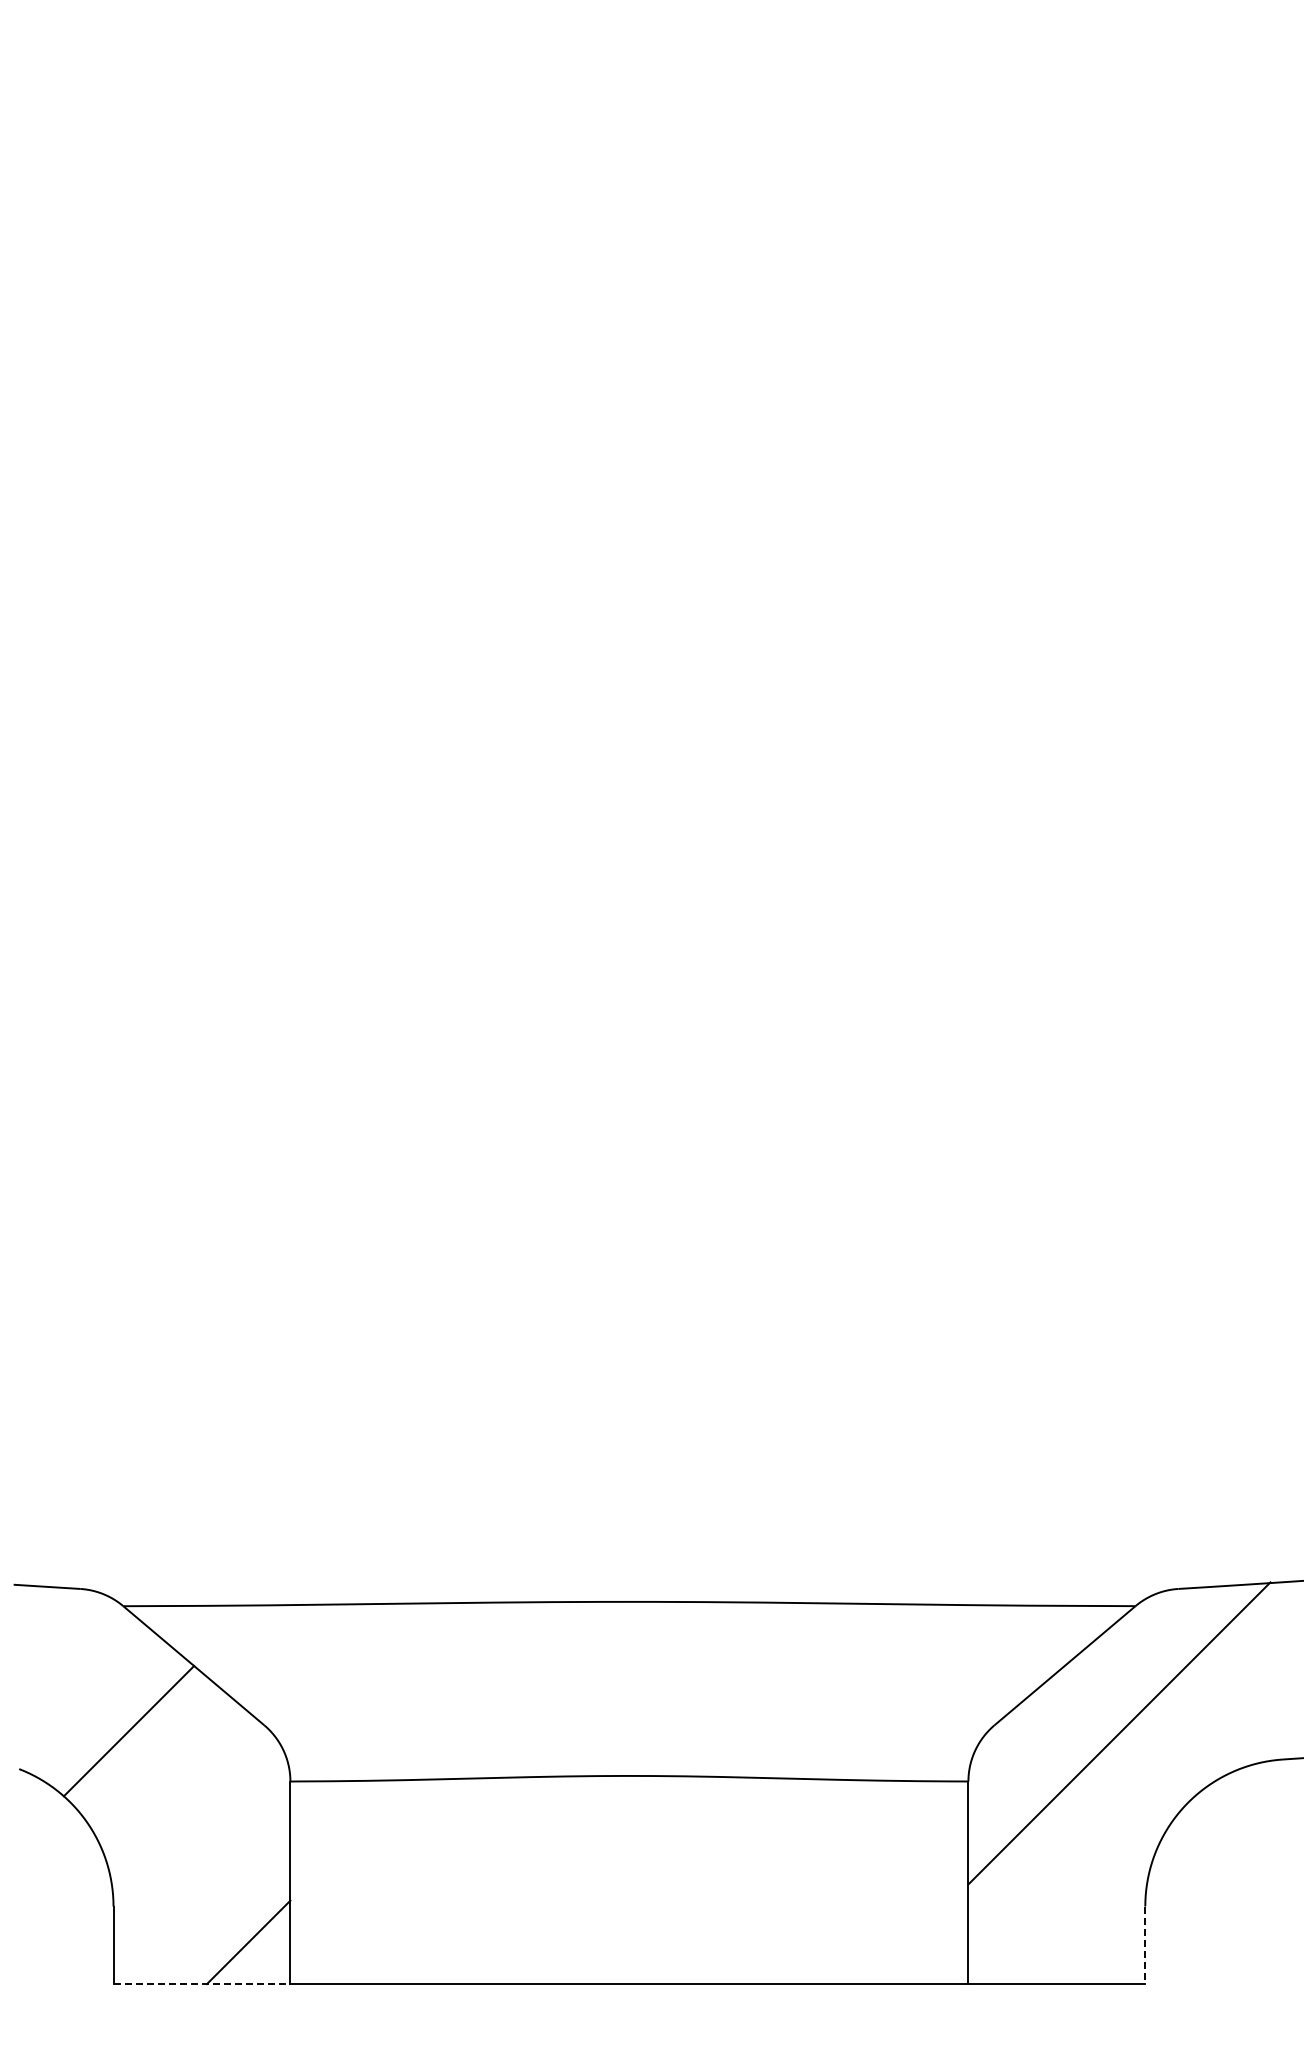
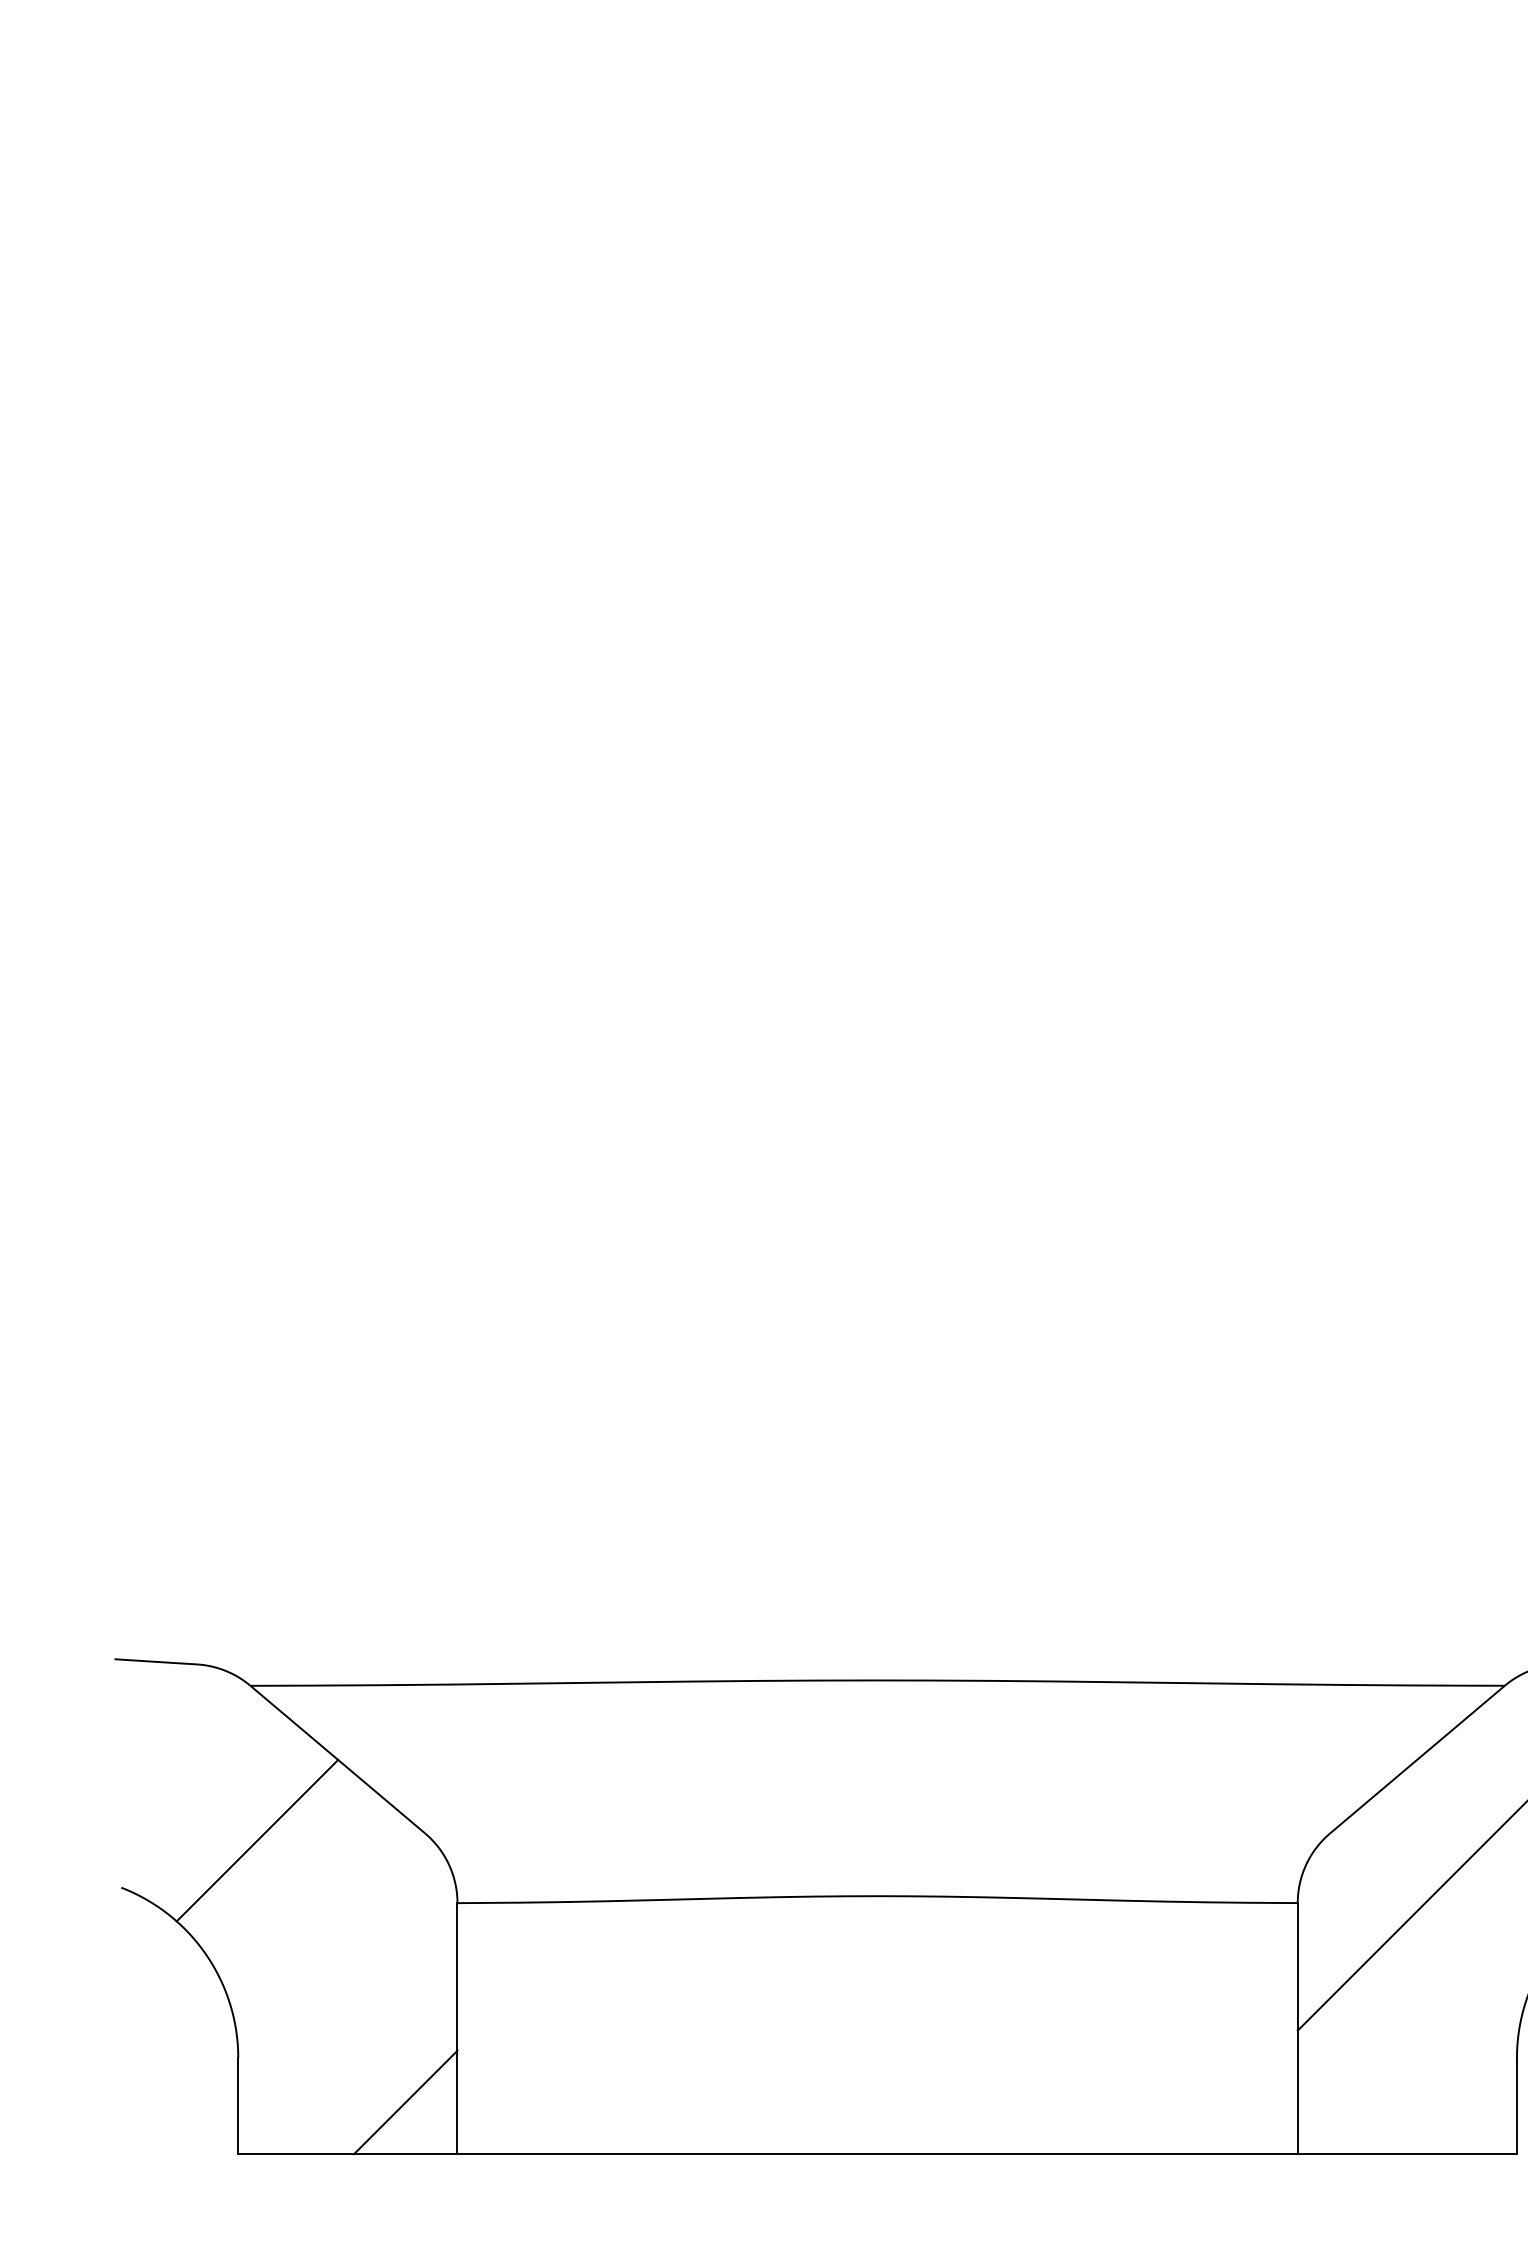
line: (1145, 1945) -> (1517, 2106), dashed -> solid
line: (202, 1984) -> (348, 2154), dashed -> solid

